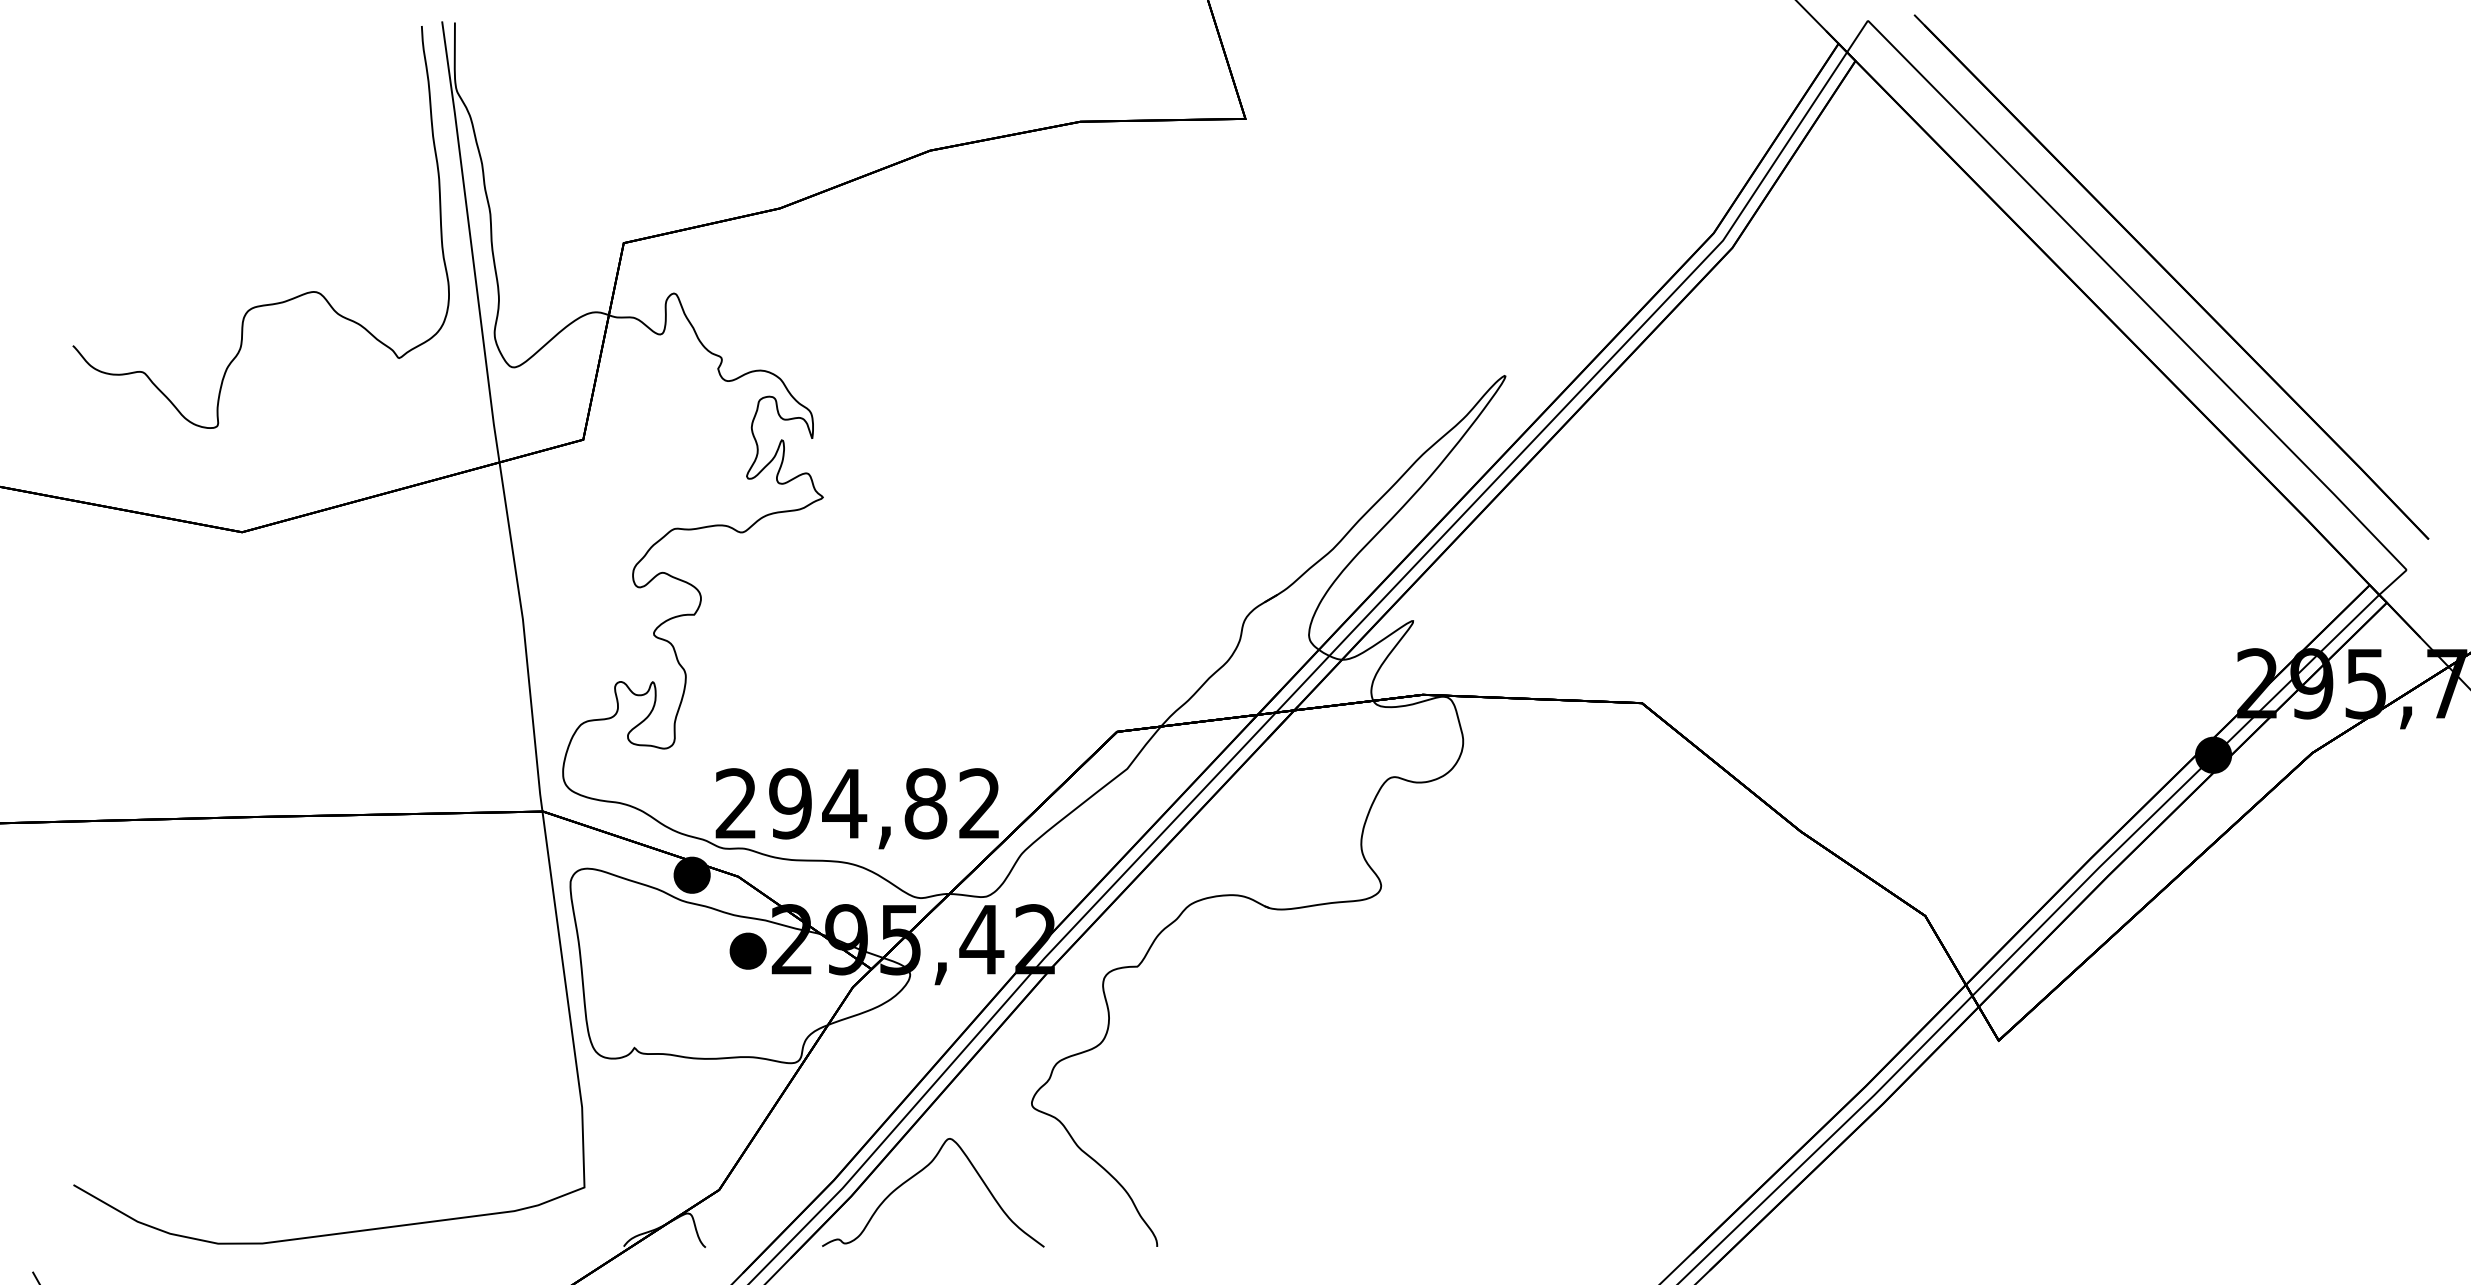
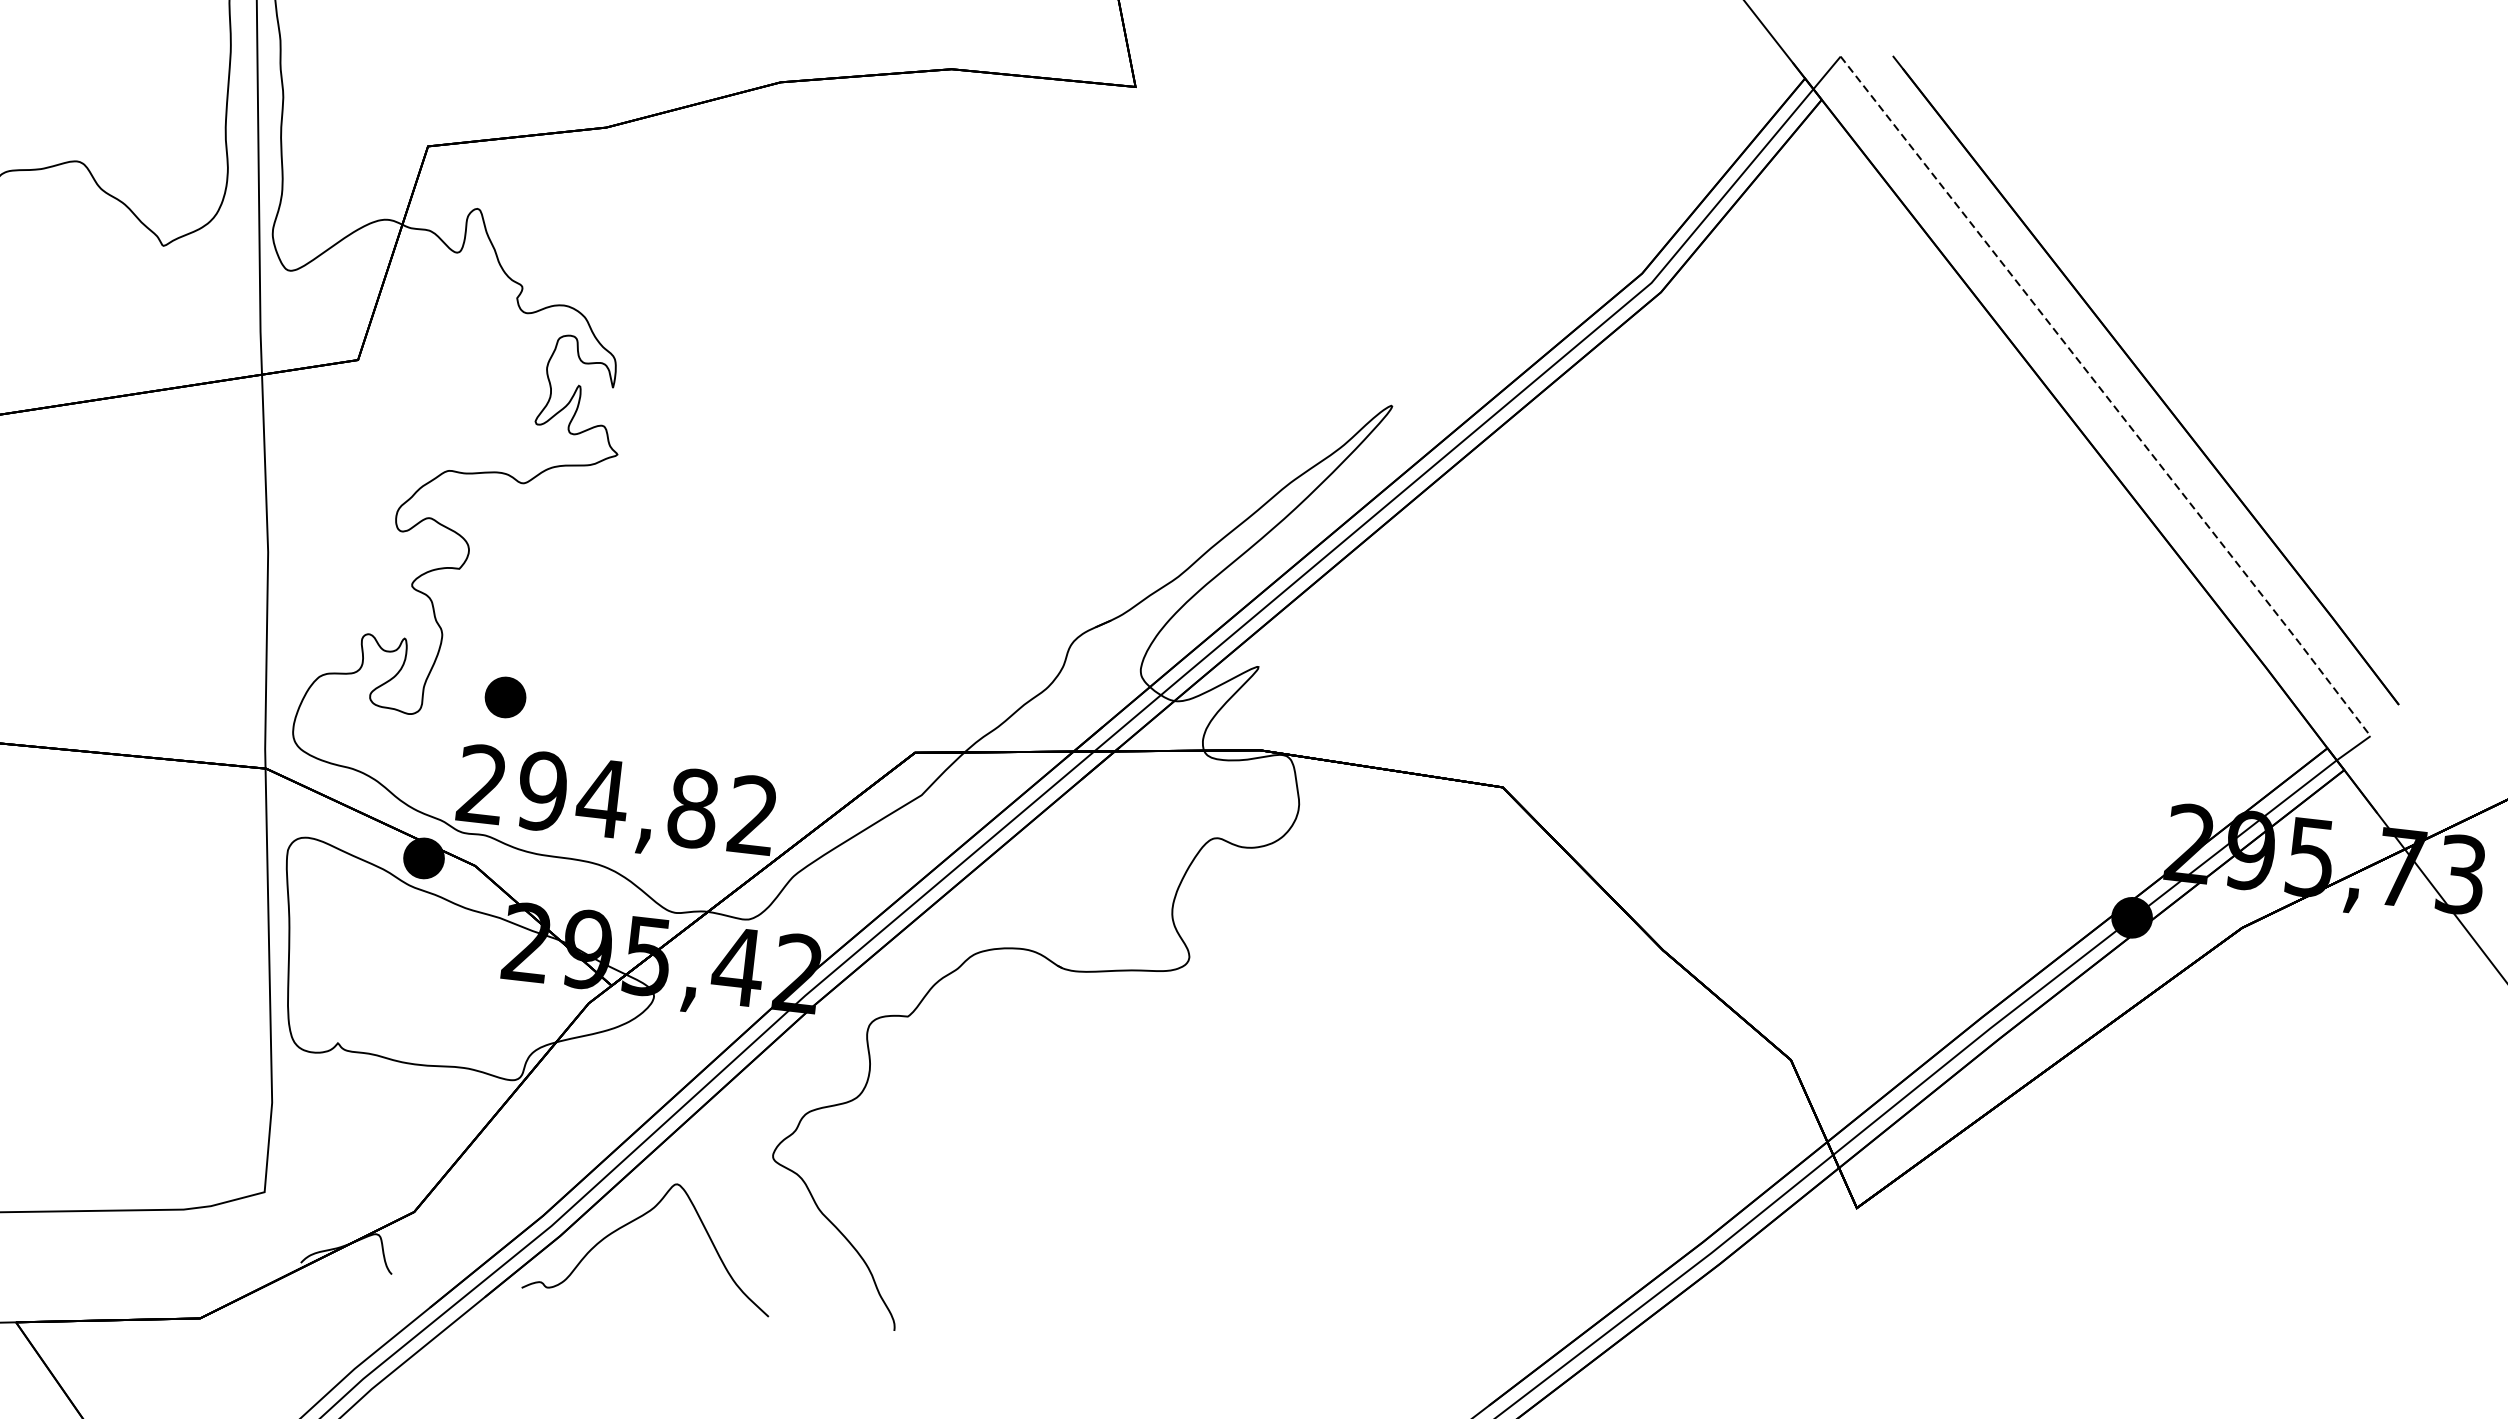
line: (2138, 295) -> (2106, 396), solid -> dashed
part: (747, 950) -> (504, 696), moved

